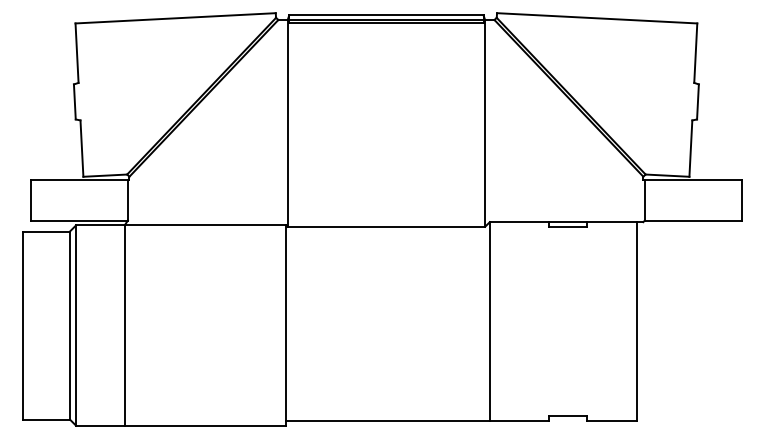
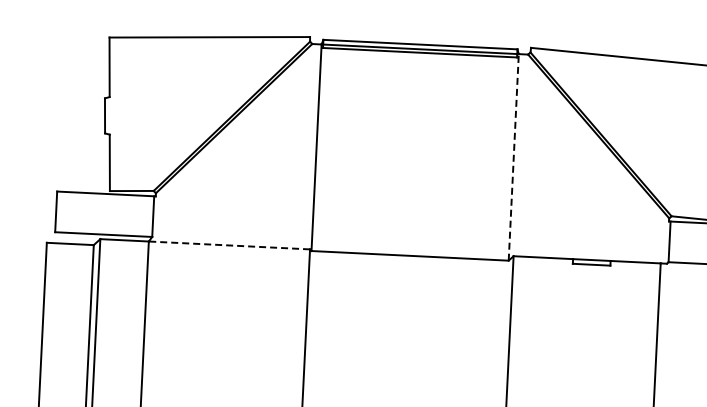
line: (485, 122) -> (514, 156), solid -> dashed
line: (205, 225) -> (229, 245), solid -> dashed

